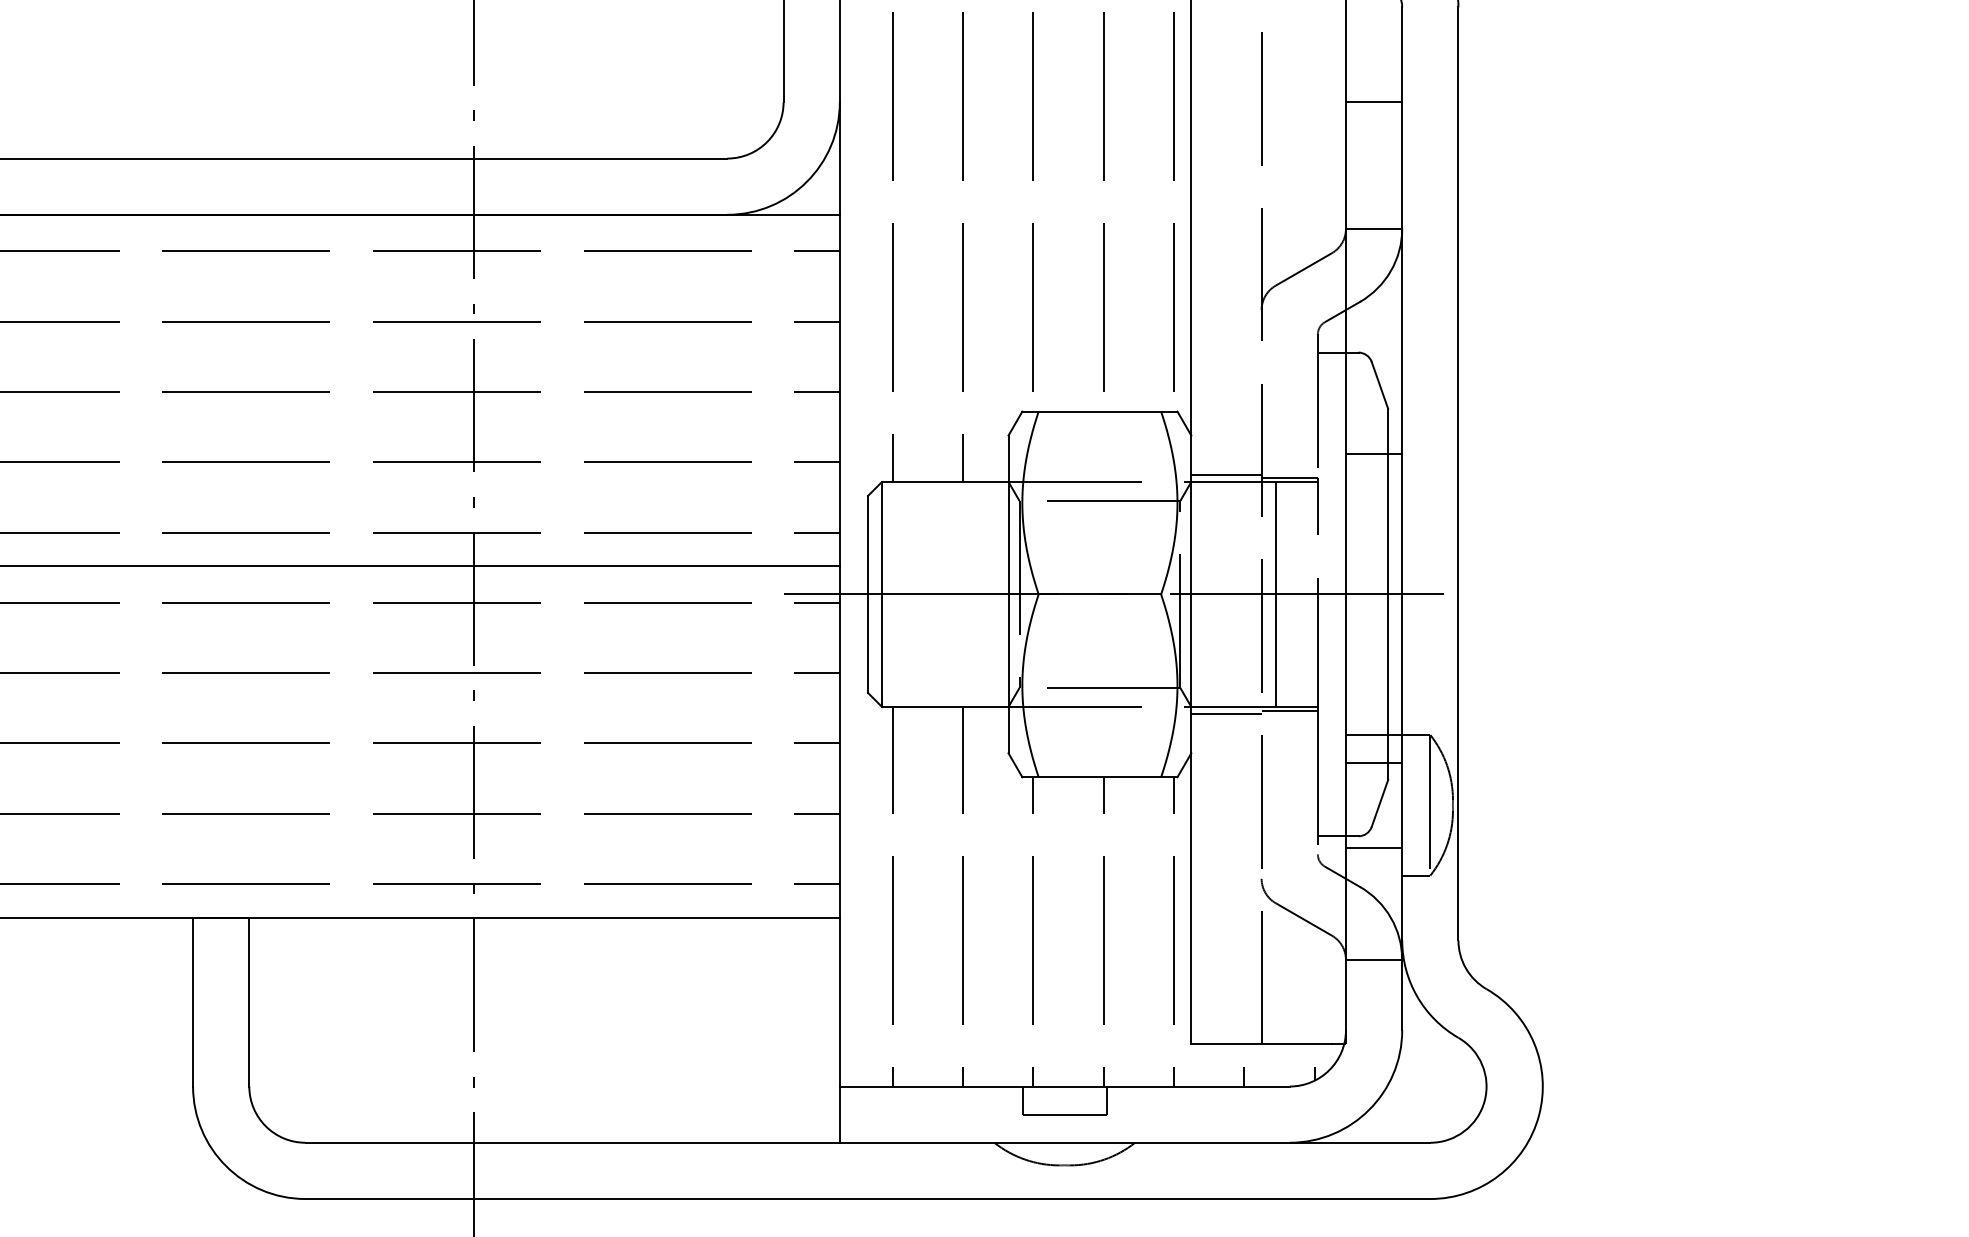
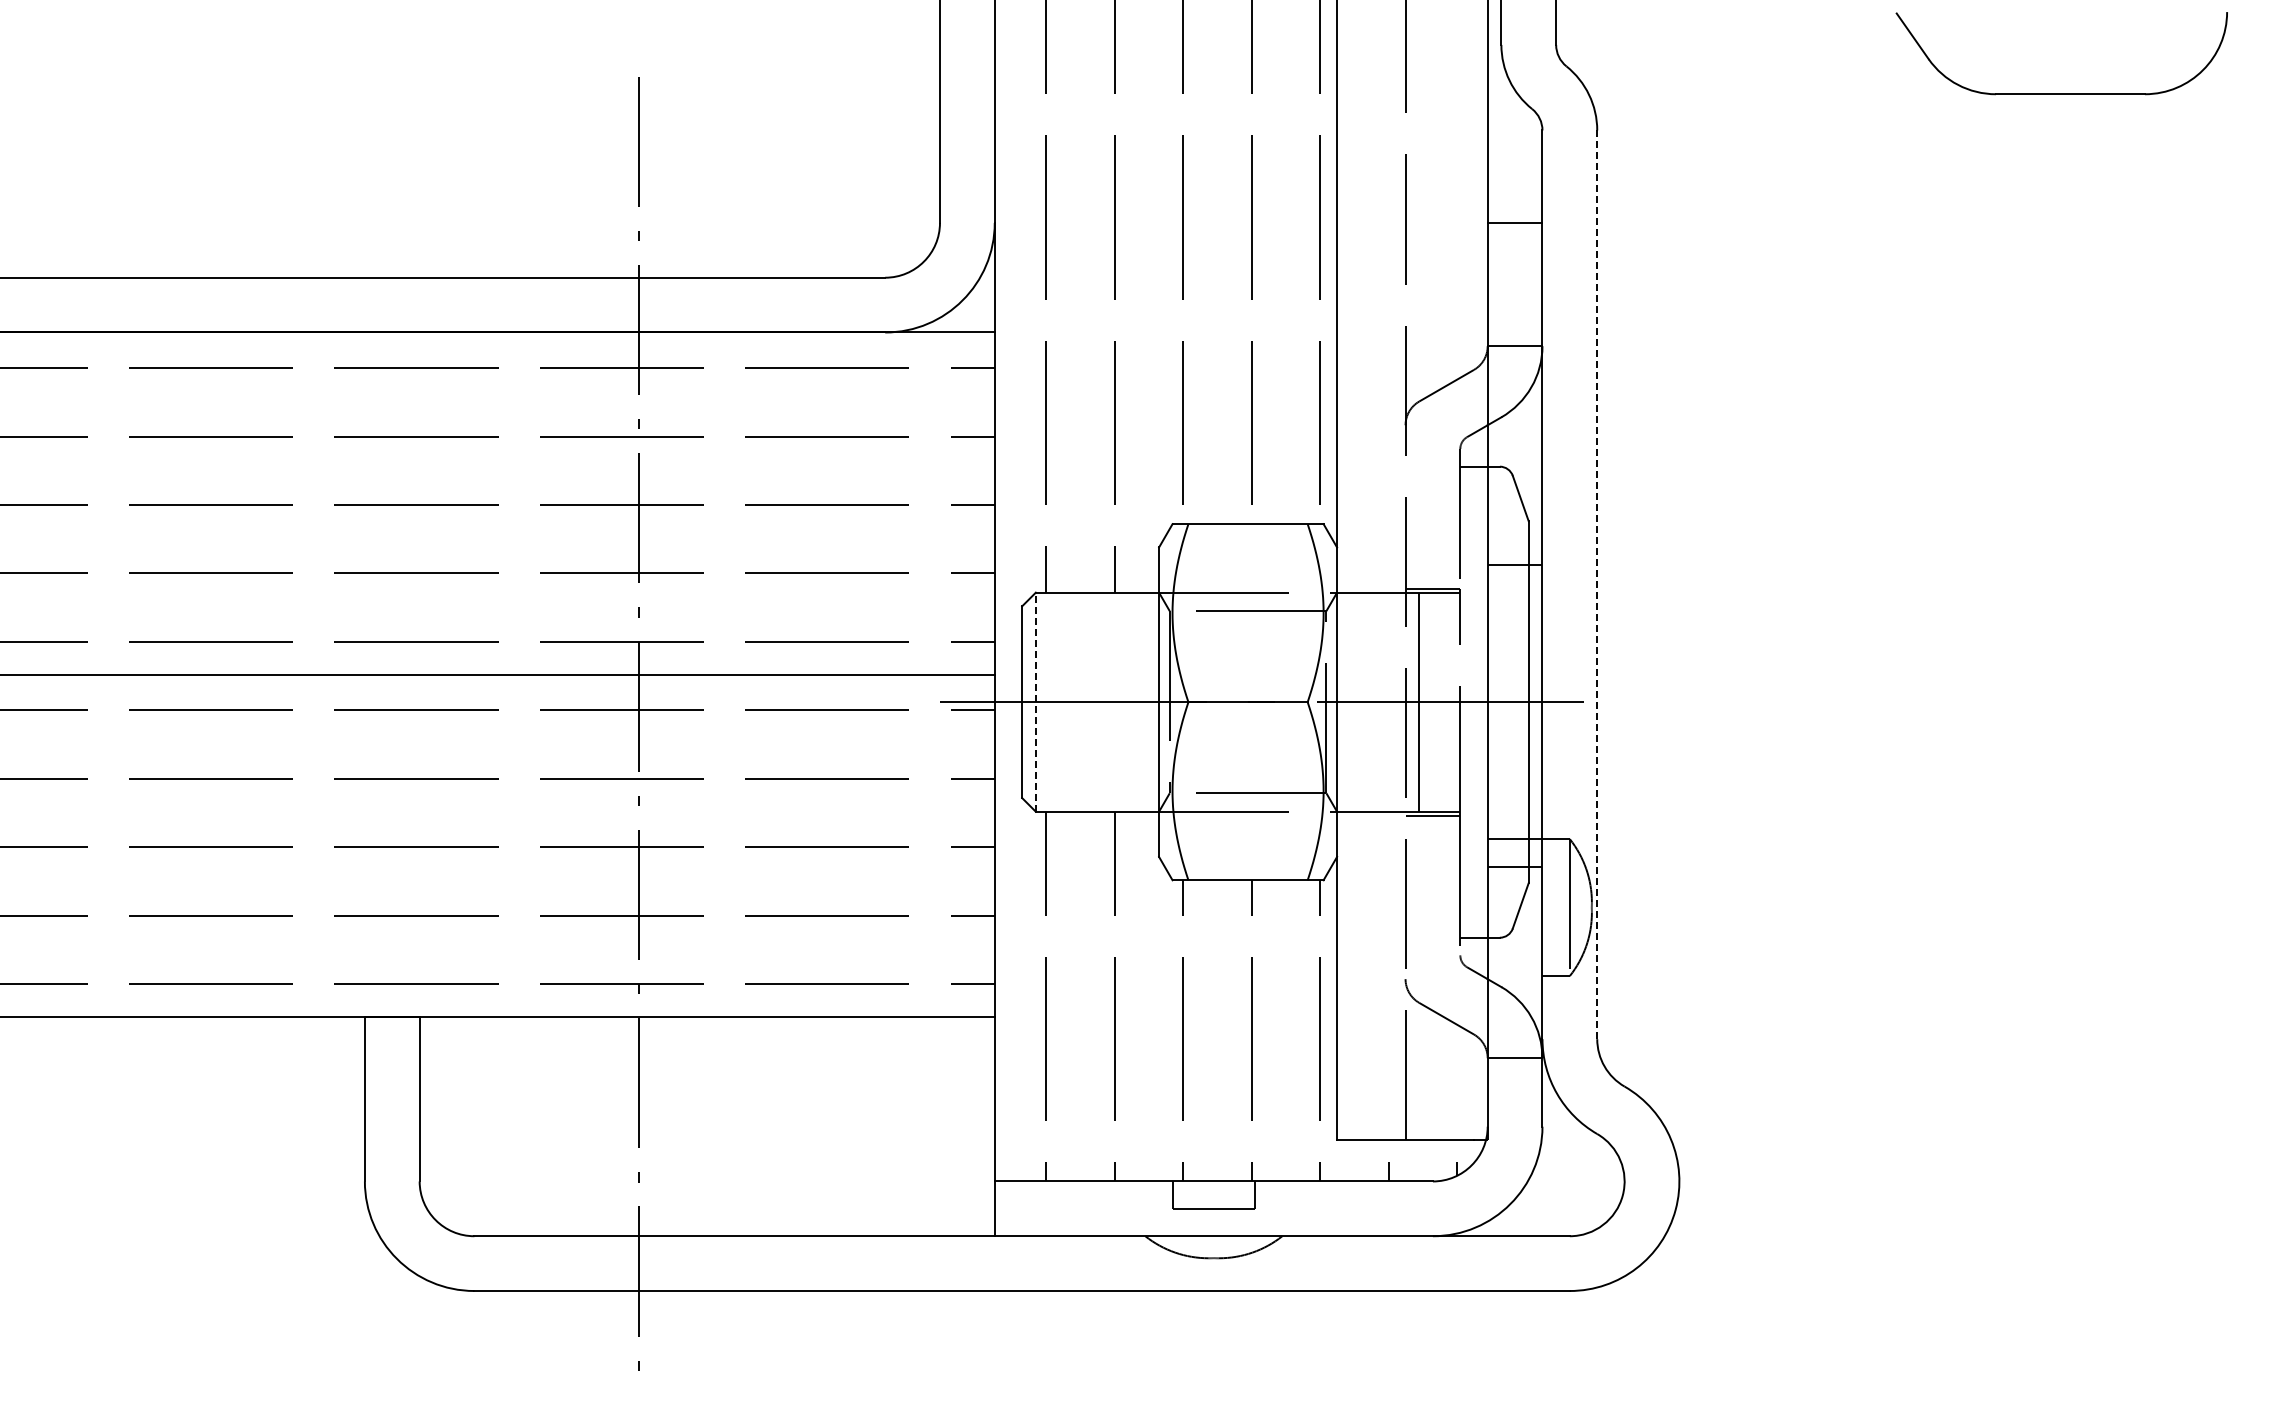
line: (1458, 473) -> (1597, 584), solid -> dashed
line: (1226, 474) -> (1371, 585), removed
line: (881, 594) -> (1035, 702), solid -> dashed
line: (1226, 713) -> (1371, 818), removed
line: (1373, 847) -> (1514, 948), removed

